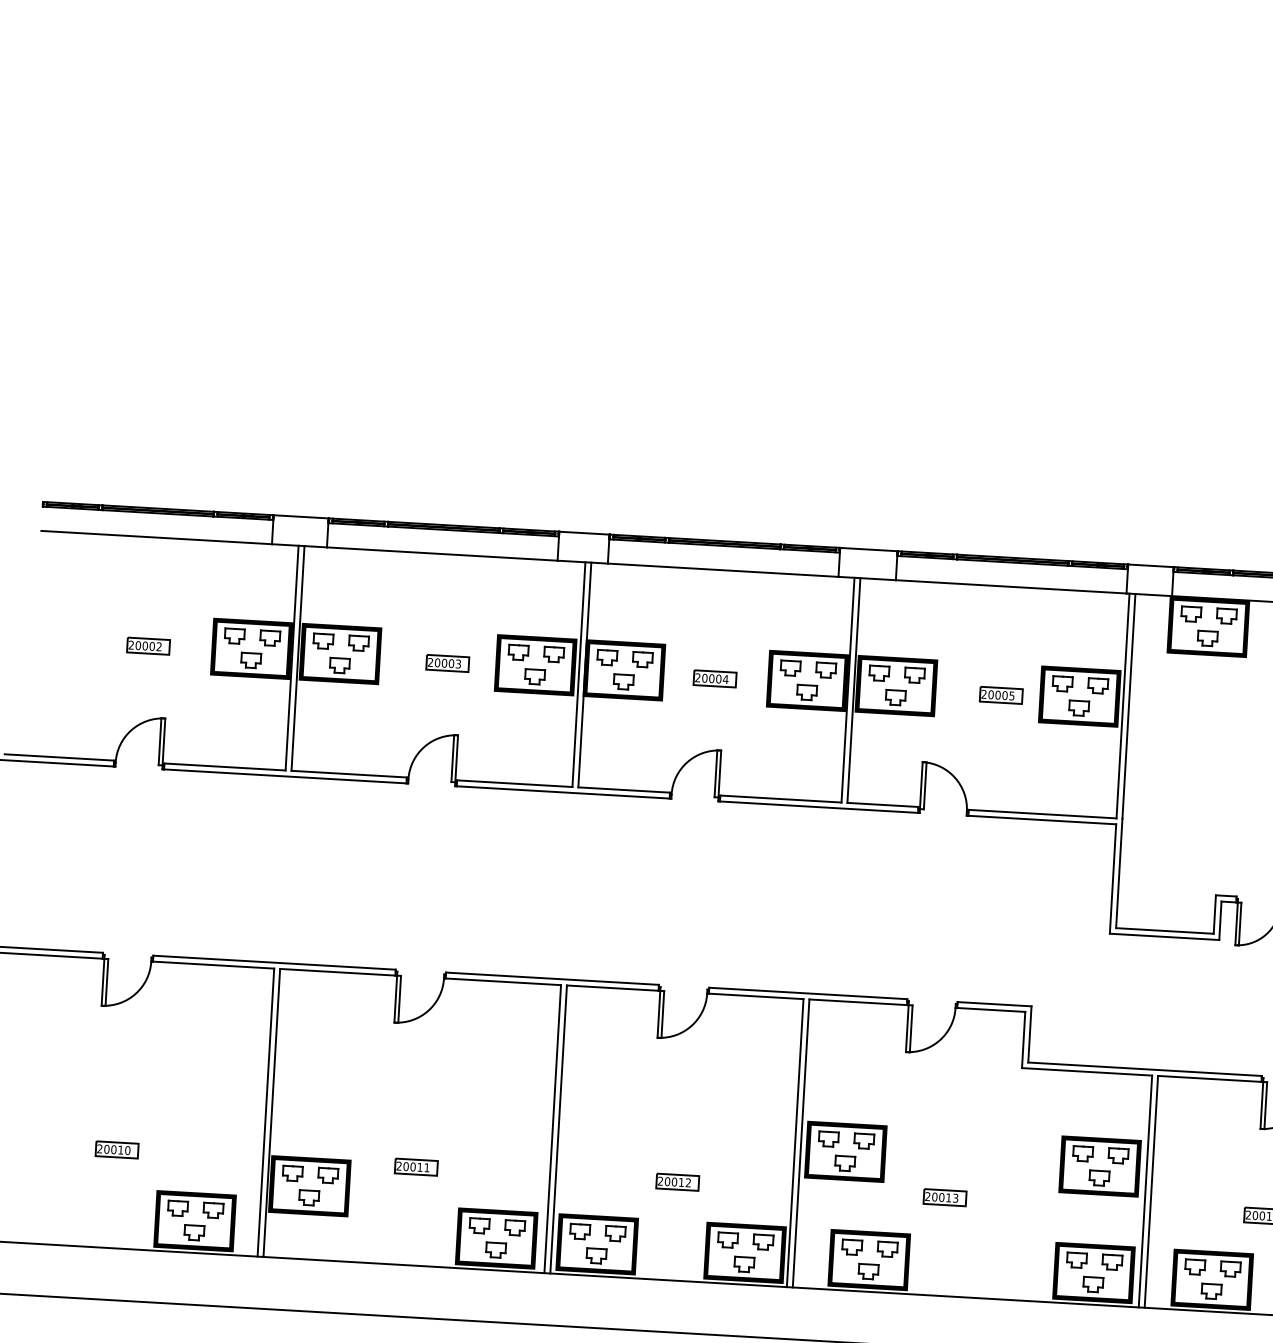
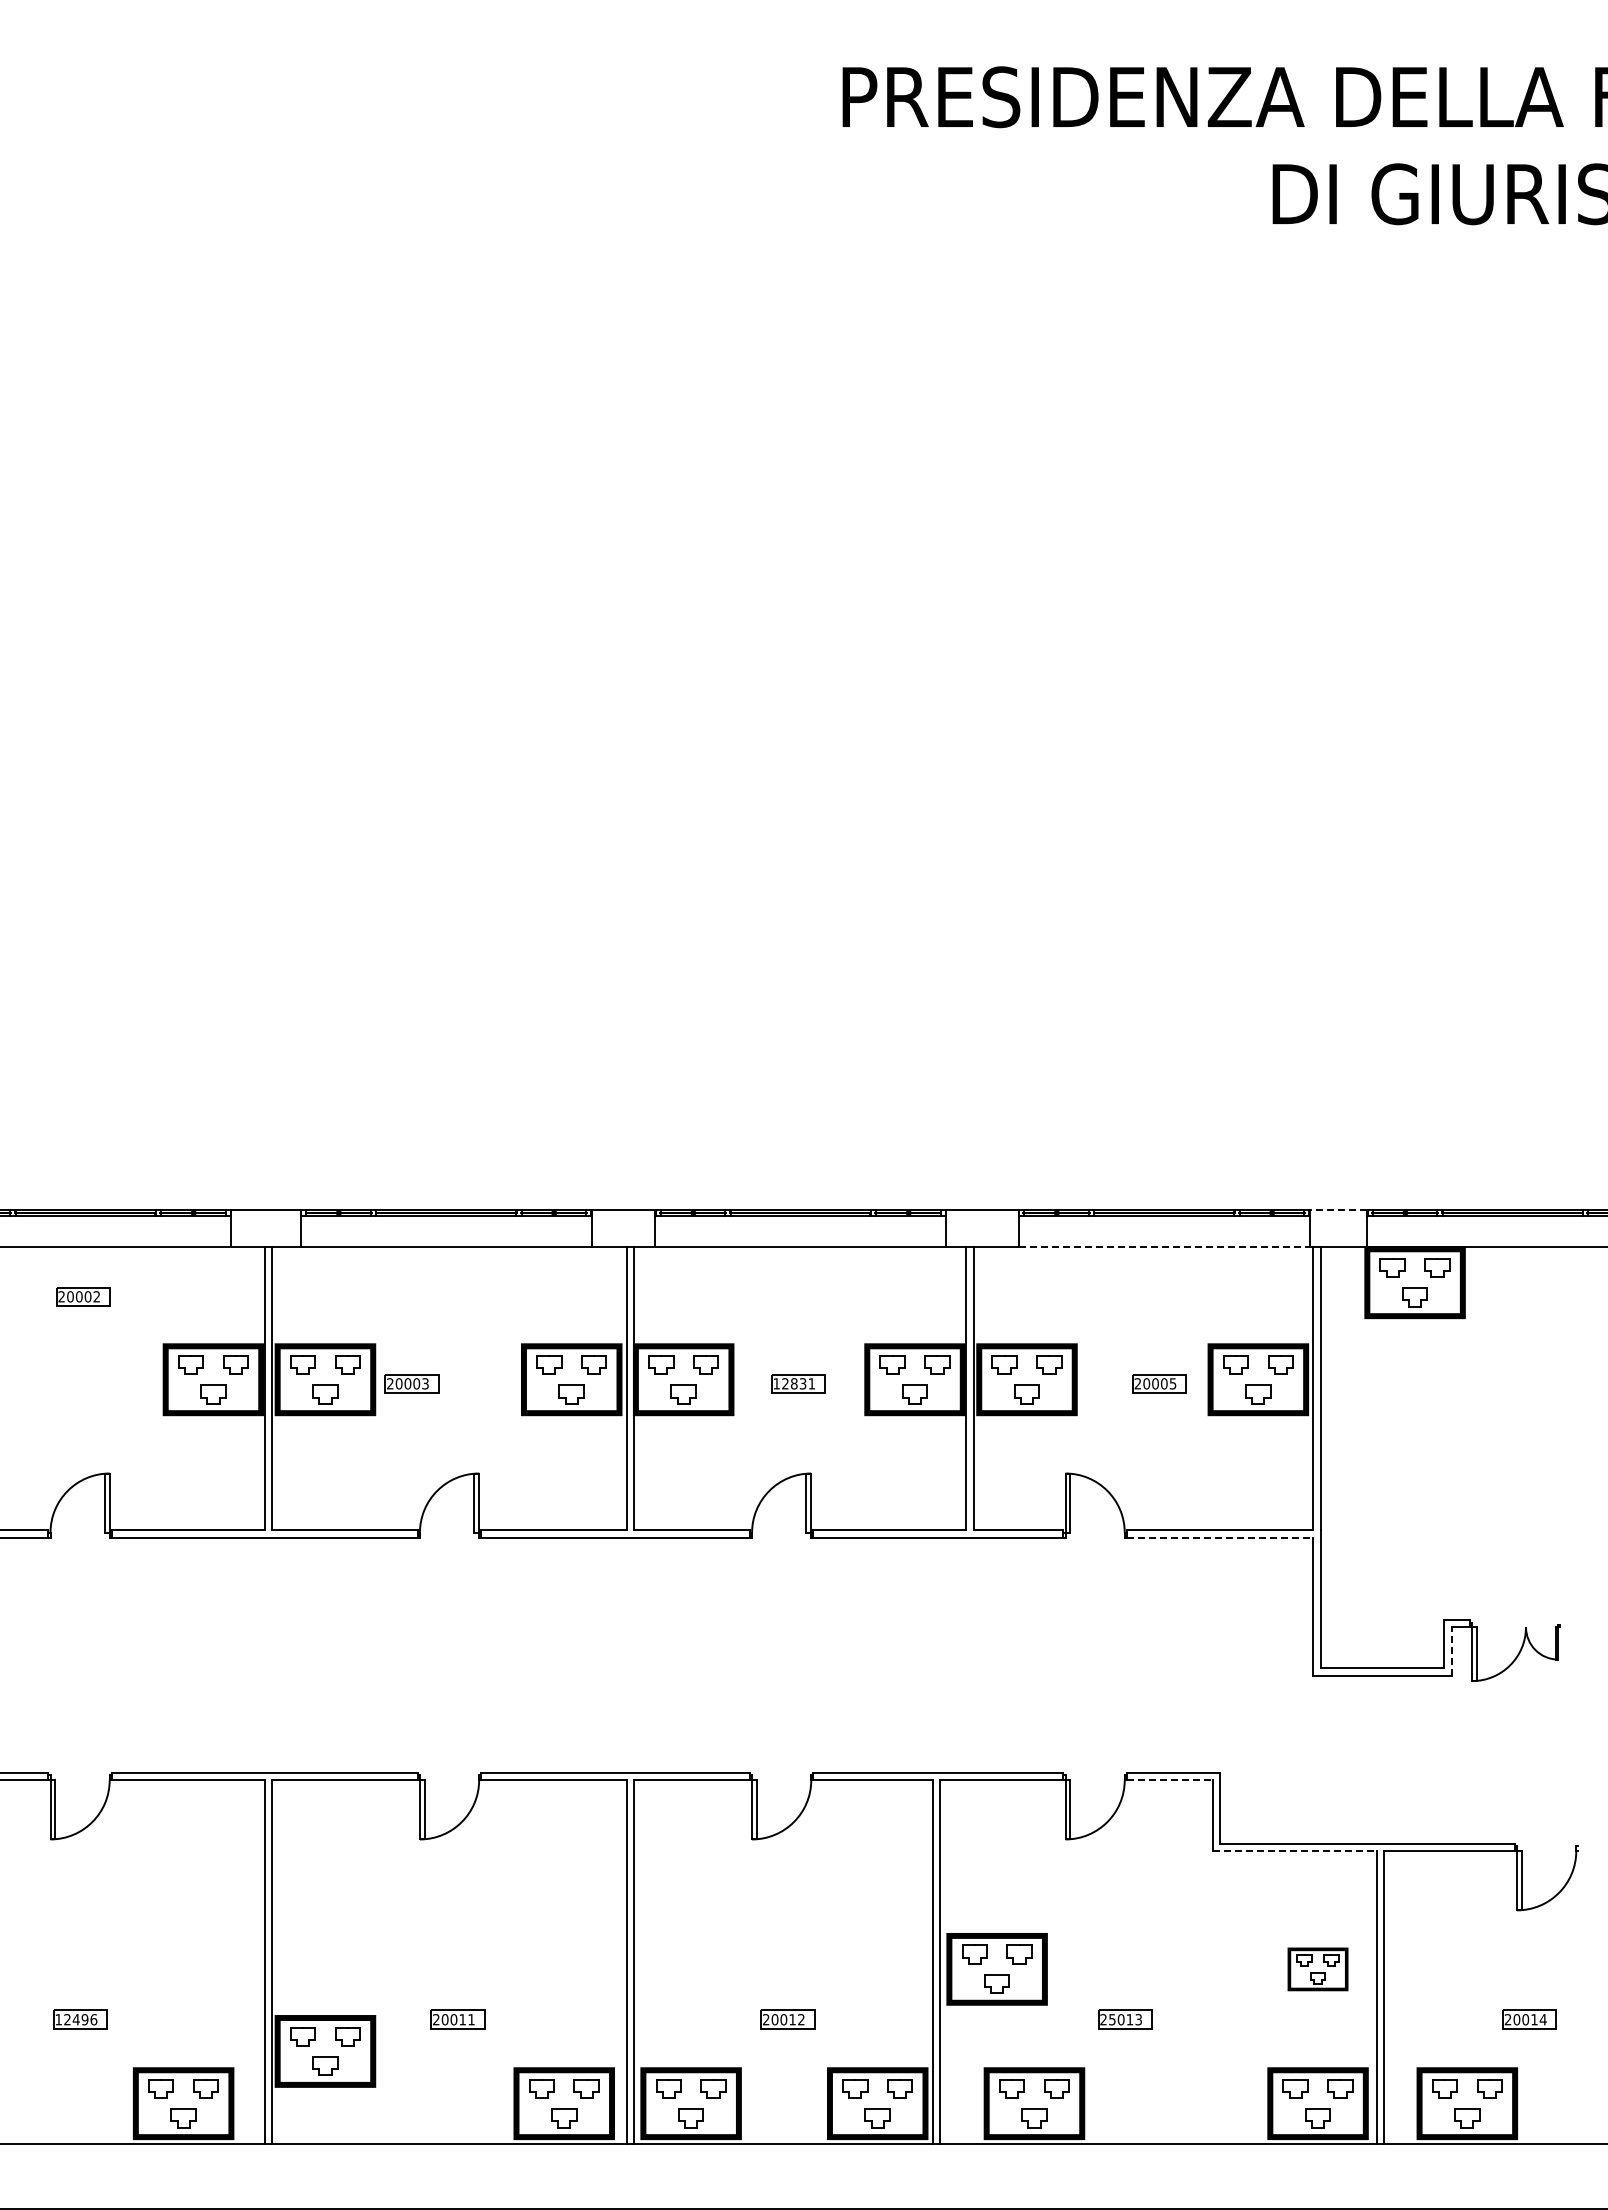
line: (1150, 566) -> (1338, 1210), solid -> dashed
line: (1011, 586) -> (1164, 1246), solid -> dashed
part: (148, 645) -> (83, 1296), moved
part: (447, 663) -> (411, 1383), moved
text: (712, 678) -> (794, 1383), 20004 -> 12831
line: (1042, 819) -> (1220, 1537), solid -> dashed
line: (1220, 920) -> (1451, 1650), solid -> dashed
line: (991, 1010) -> (1169, 1780), solid -> dashed
line: (1087, 1072) -> (1295, 1851), solid -> dashed
text: (114, 1149) -> (76, 2019), 20010 -> 12496
part: (1099, 1166) -> (1317, 1969), size x0.6
text: (934, 1196) -> (1112, 2019), 20013 -> 25013

